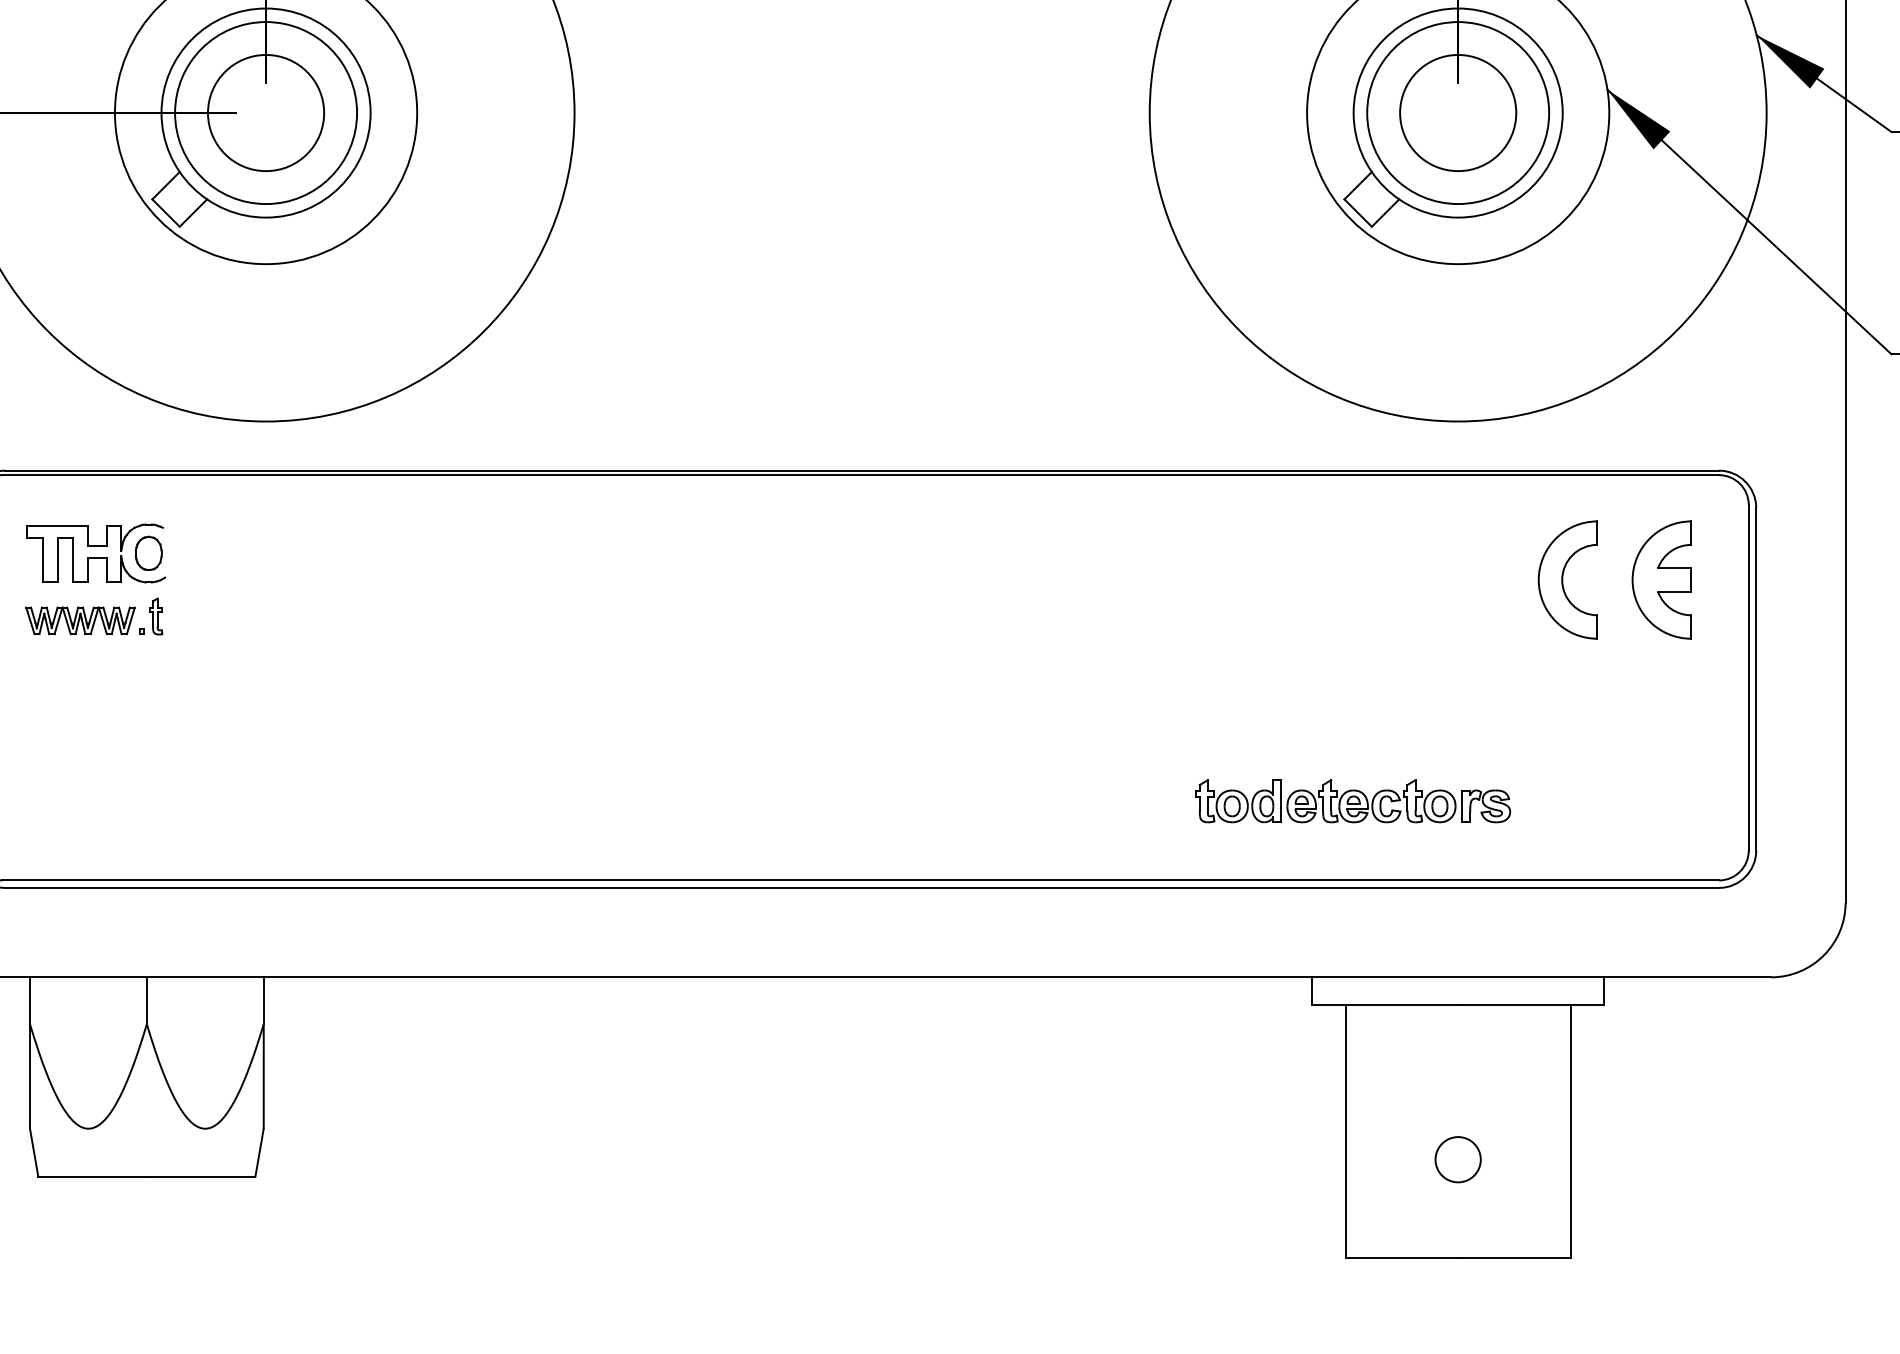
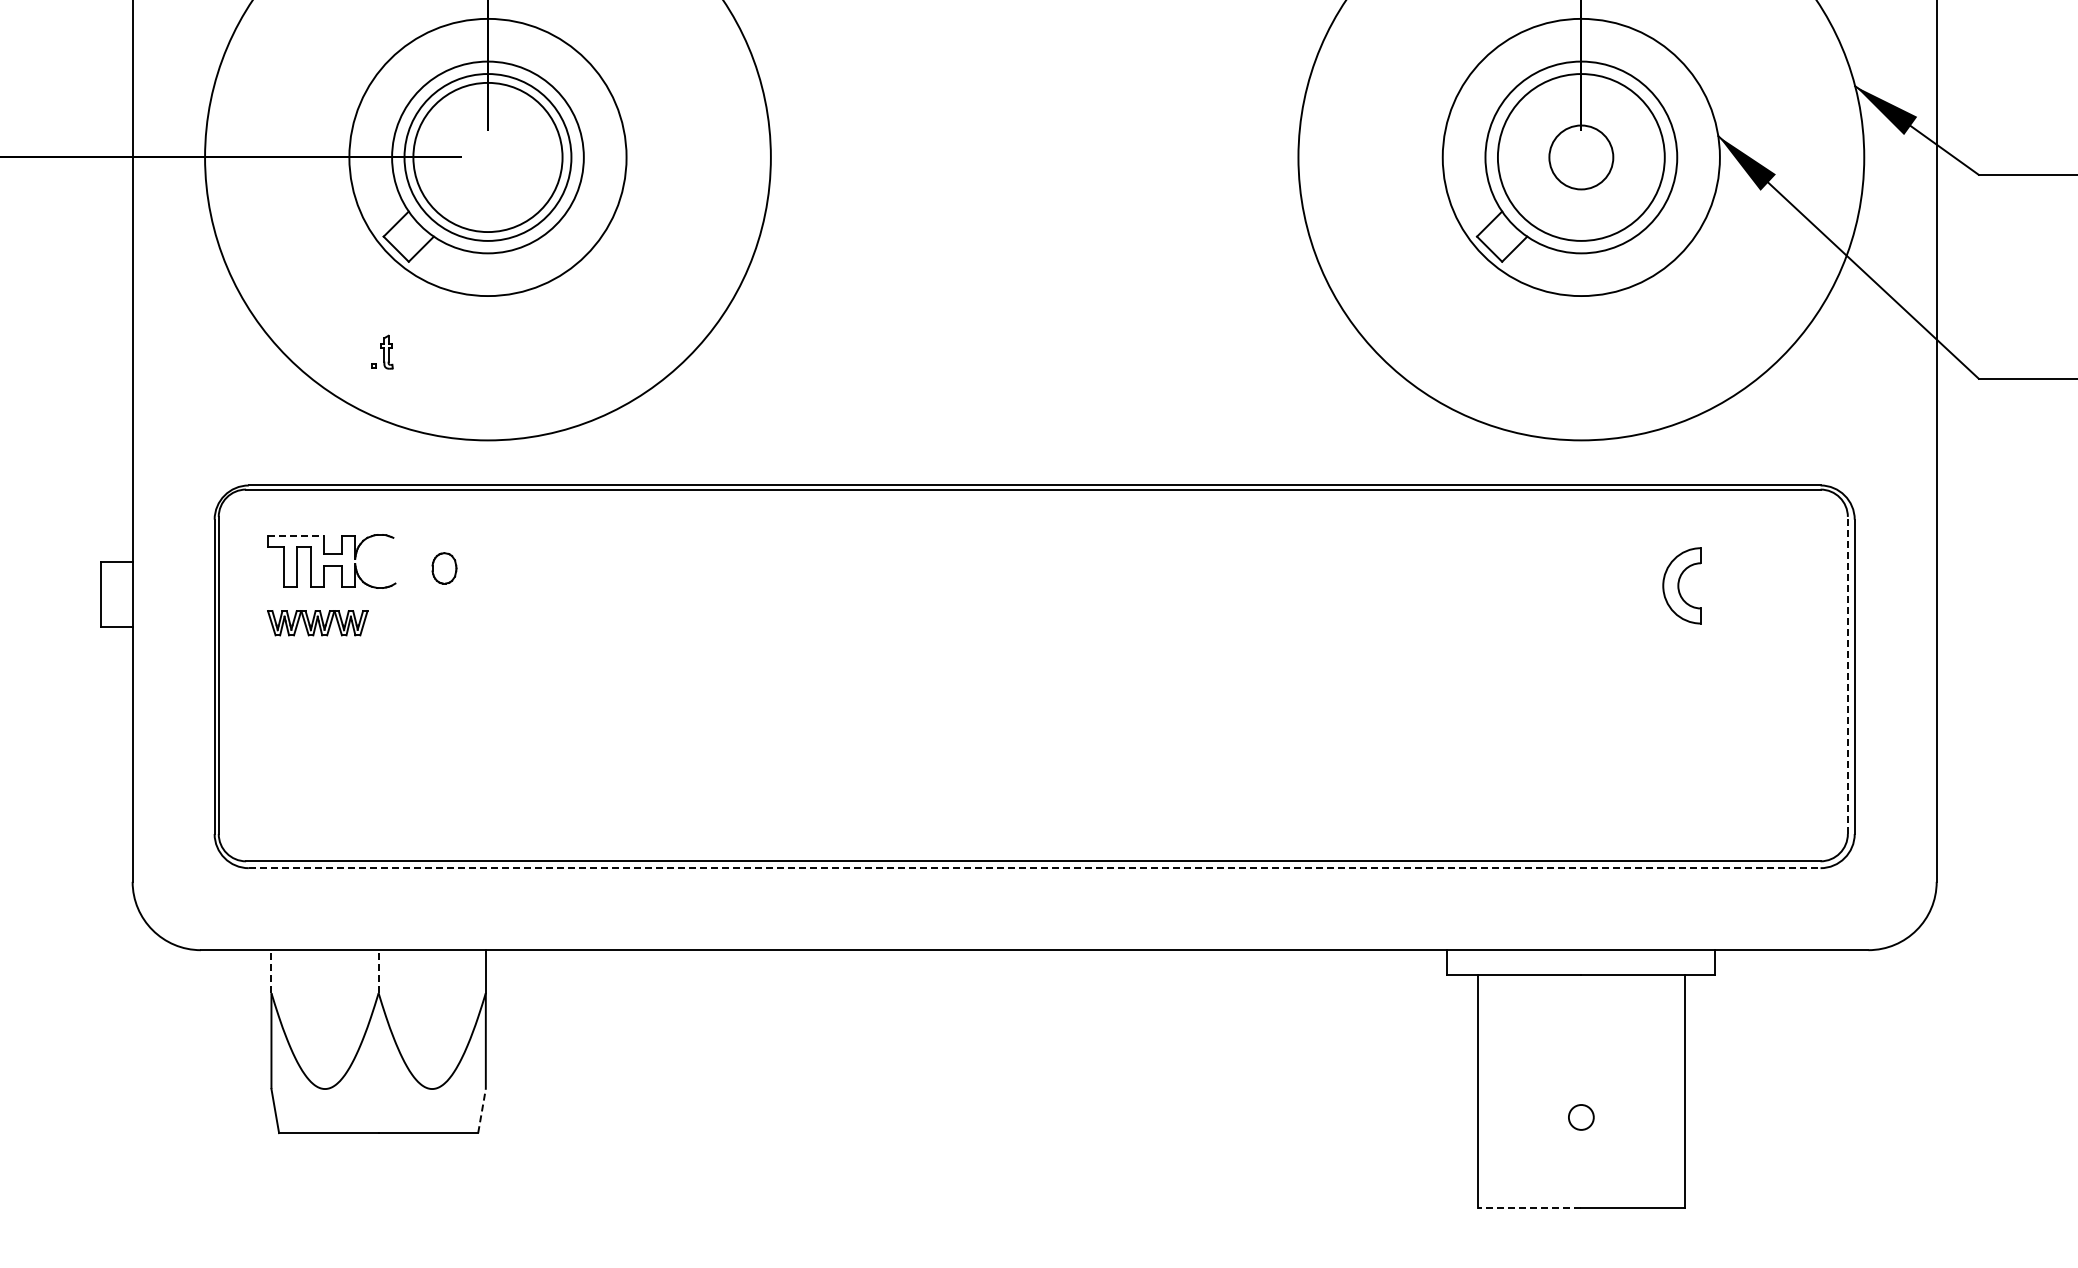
circle: (265, 113) -> (487, 157), size x1.4
circle: (1458, 113) -> (1581, 157), size x0.6
line: (57, 525) -> (296, 535), solid -> dashed
part: (148, 553) -> (444, 568), moved
part: (1567, 579) -> (1681, 585), size x0.7
part: (1661, 579) -> (1767, 585), removed
part: (151, 615) -> (382, 351), moved
line: (1748, 677) -> (1847, 675), solid -> dashed
part: (1352, 801) -> (1484, 788), removed
line: (861, 888) -> (1034, 868), solid -> dashed
line: (30, 1000) -> (271, 971), solid -> dashed
line: (146, 1000) -> (378, 971), solid -> dashed
line: (260, 1152) -> (482, 1110), solid -> dashed
circle: (1458, 1159) -> (1581, 1117), size x0.6
line: (1401, 1257) -> (1529, 1207), solid -> dashed

